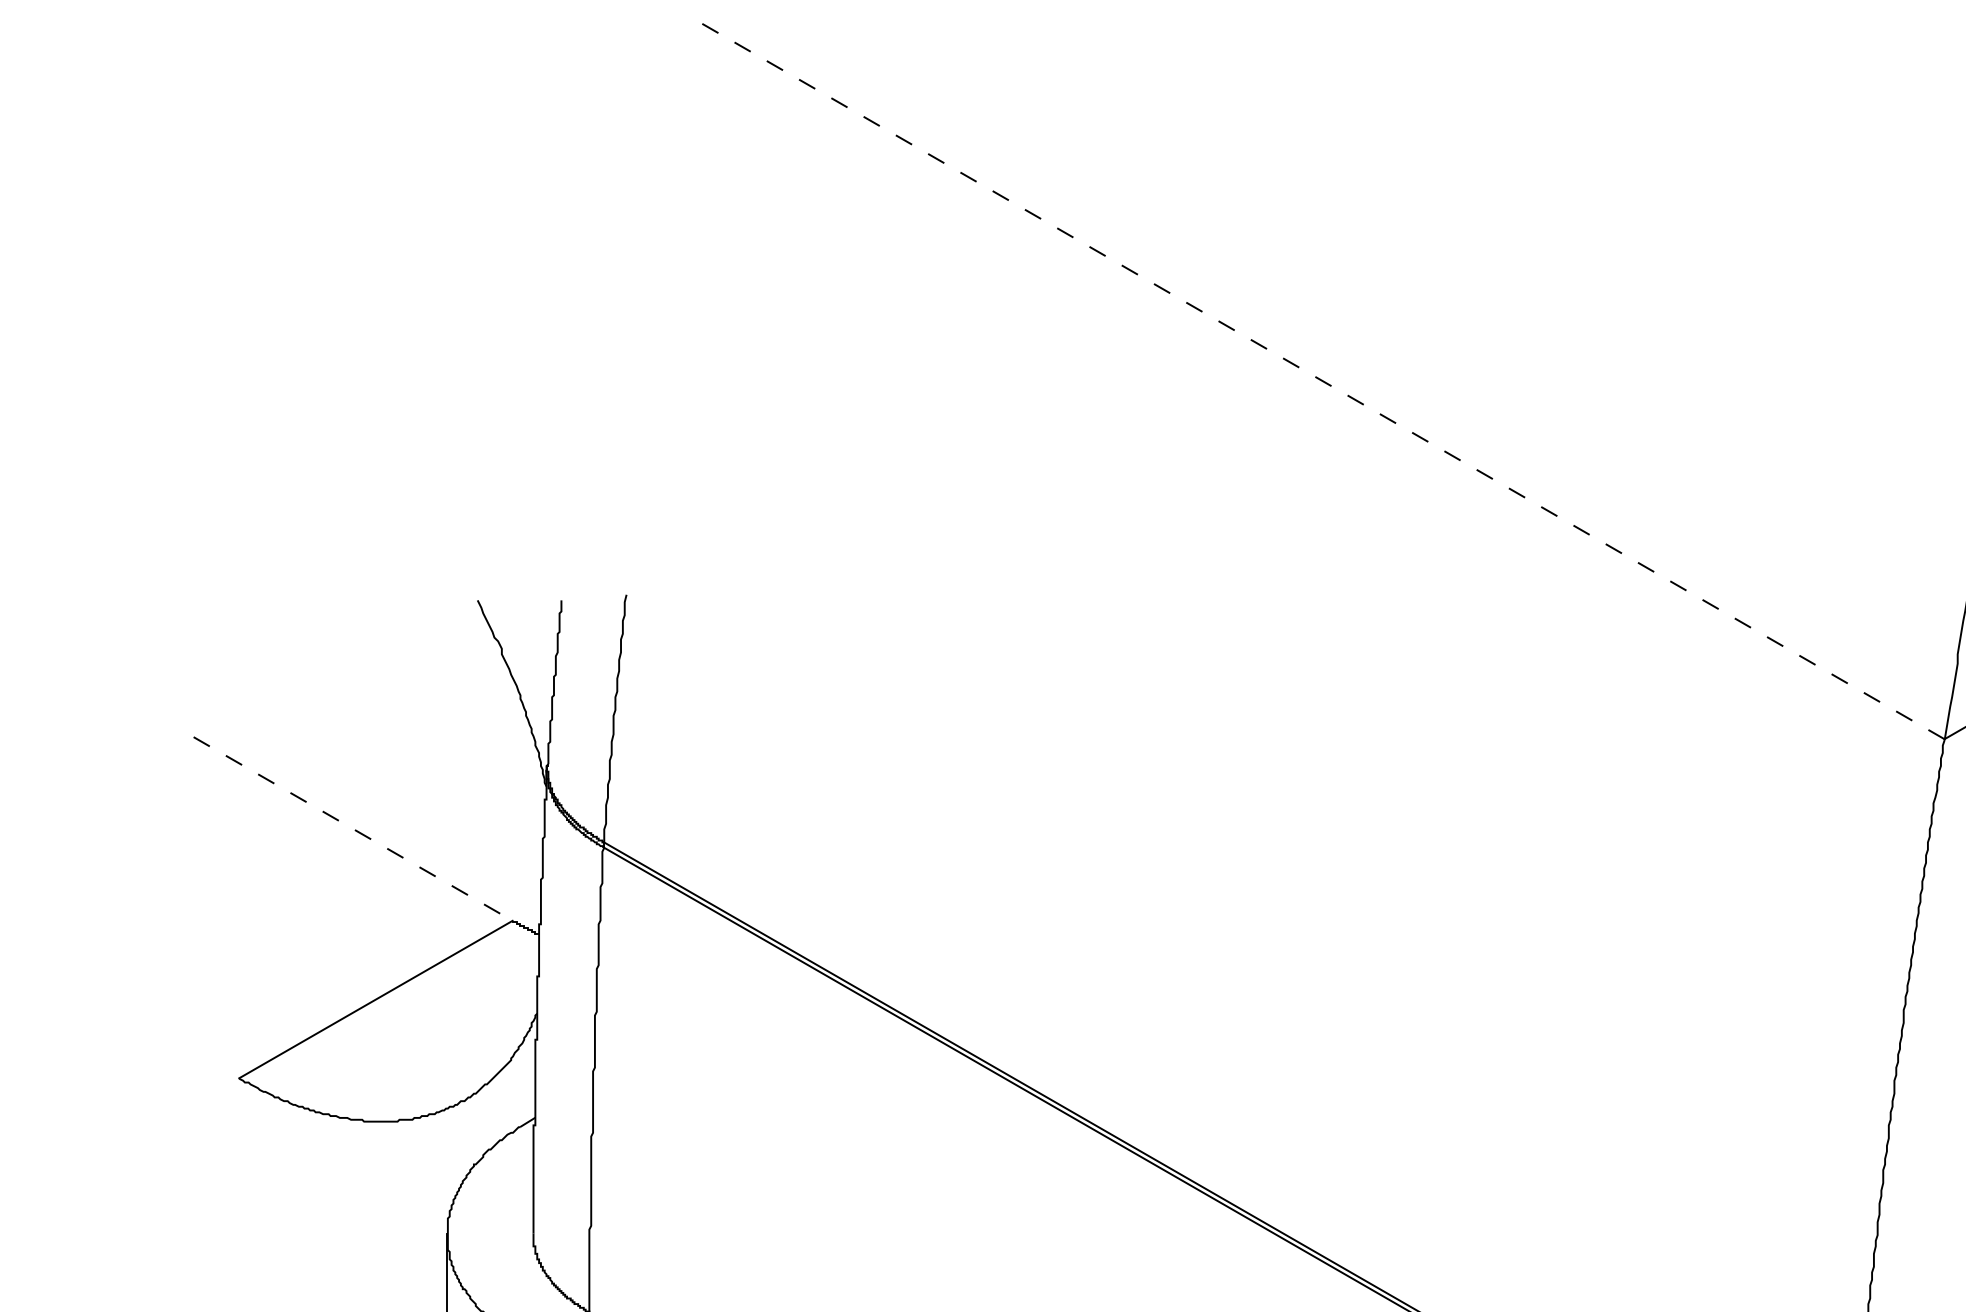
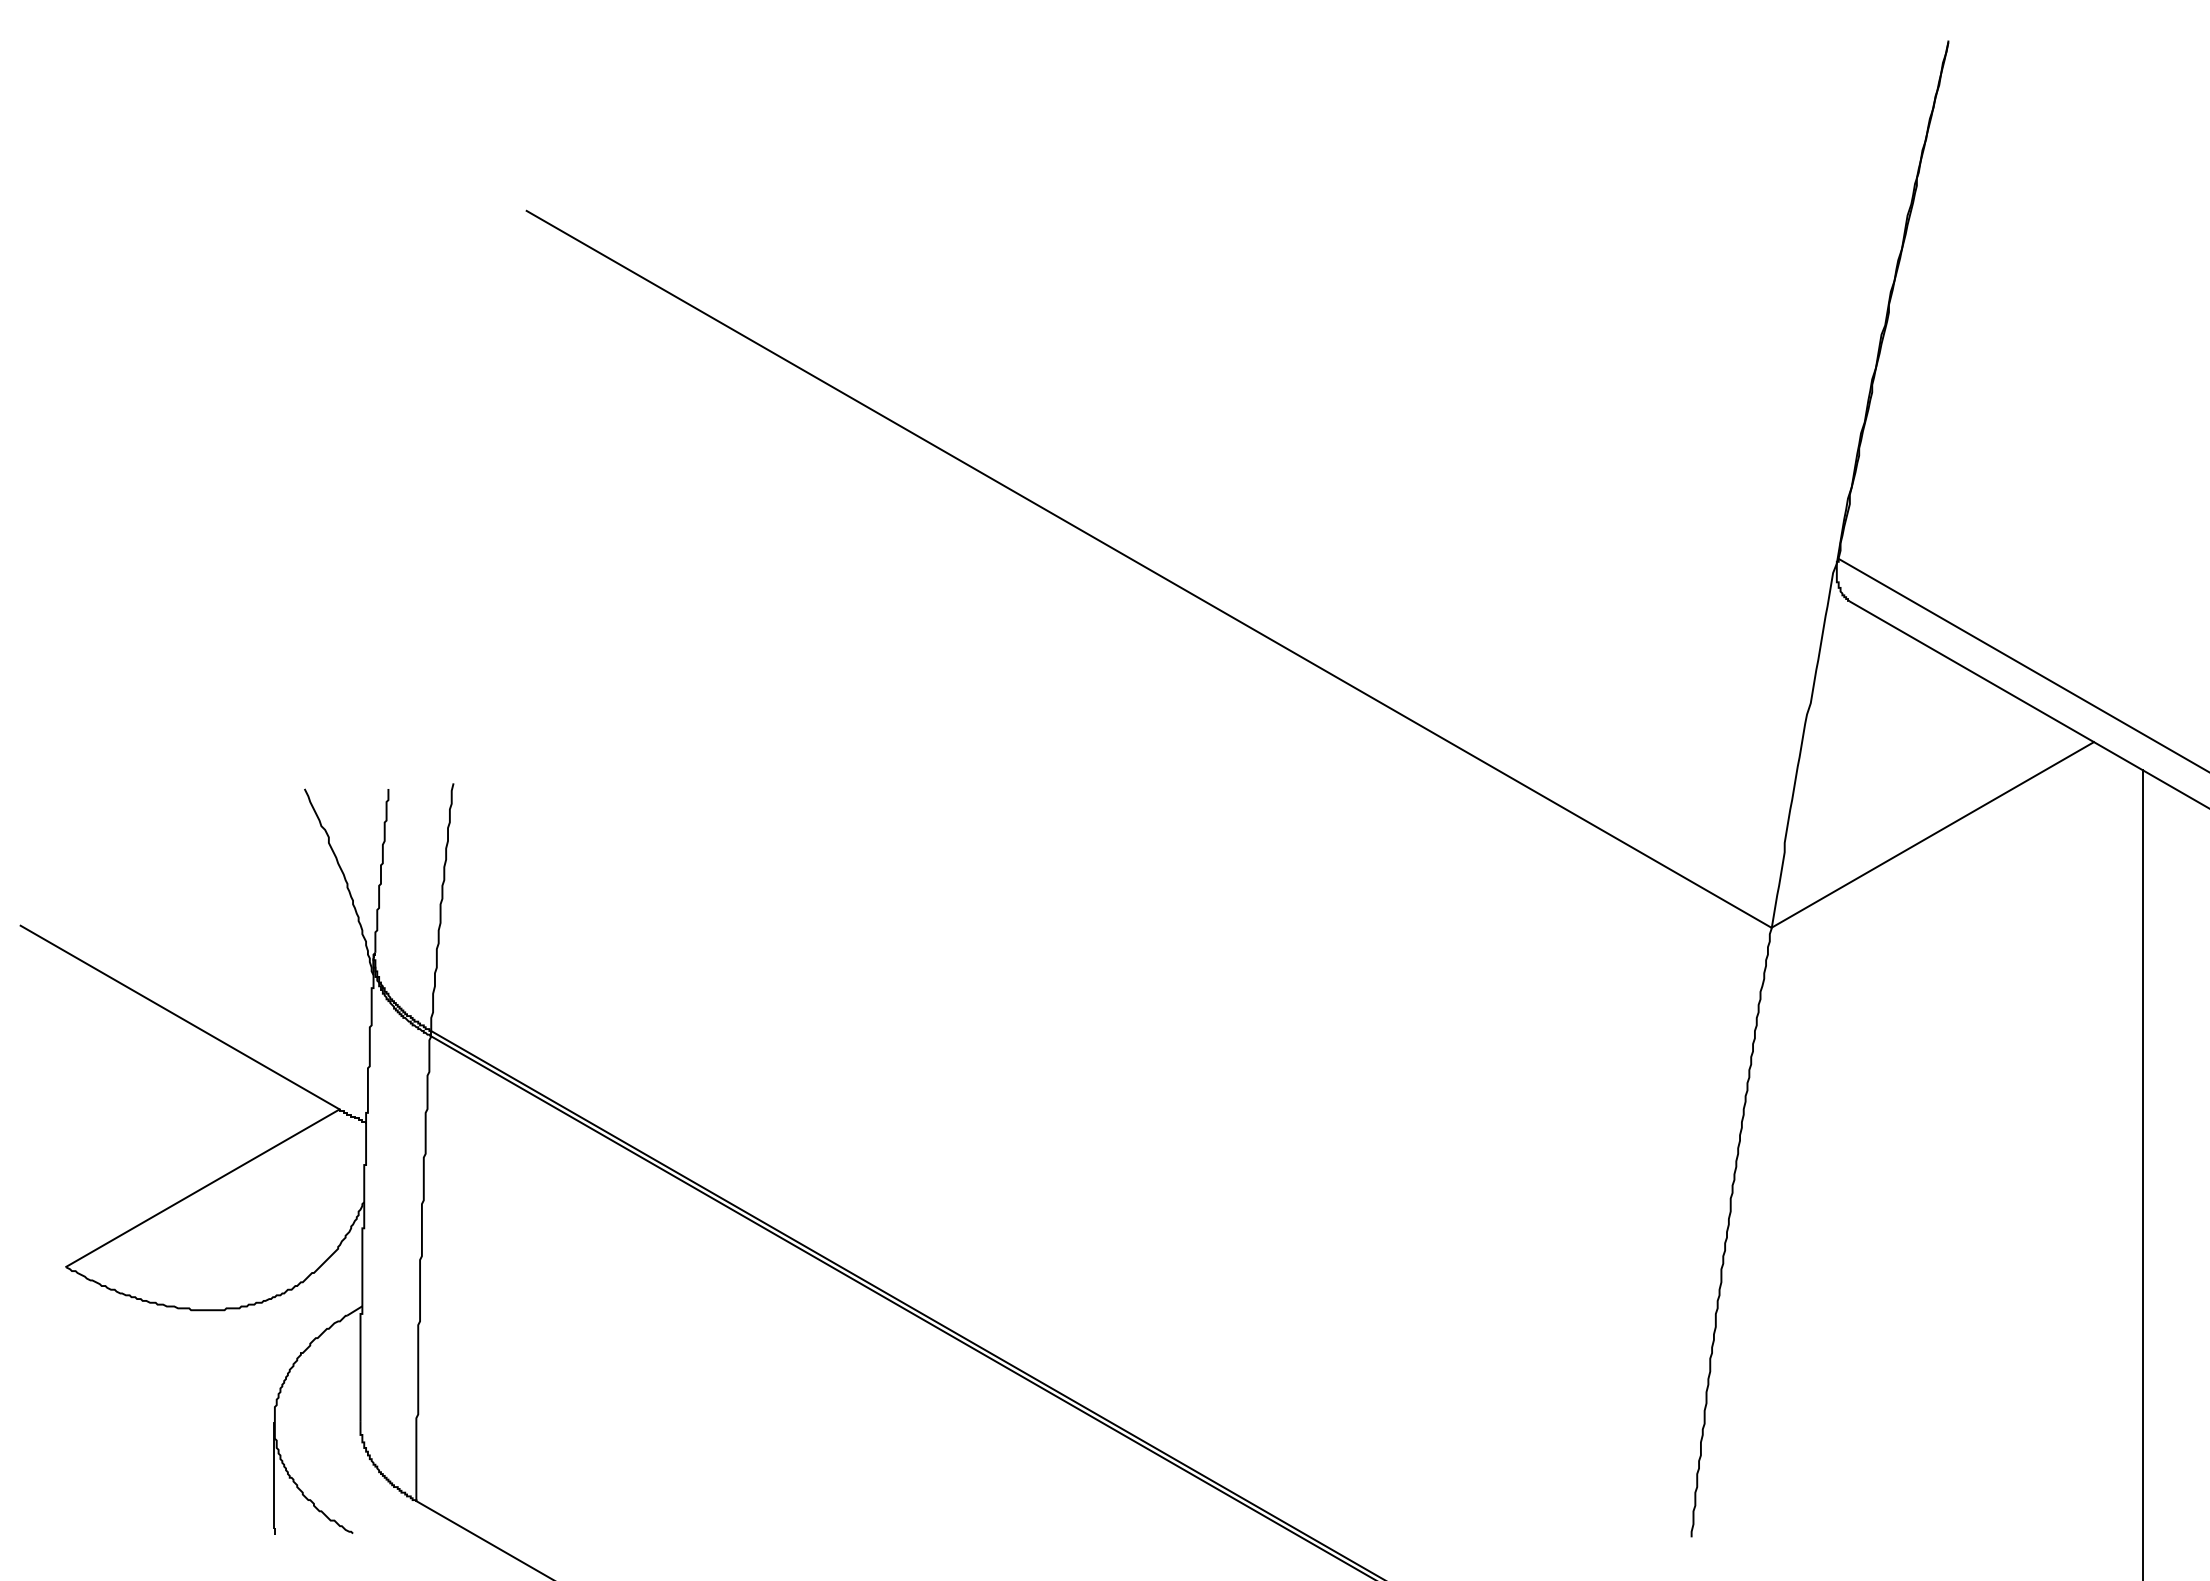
line: (1321, 380) -> (1148, 569), dashed -> solid
line: (353, 828) -> (180, 1017), dashed -> solid

